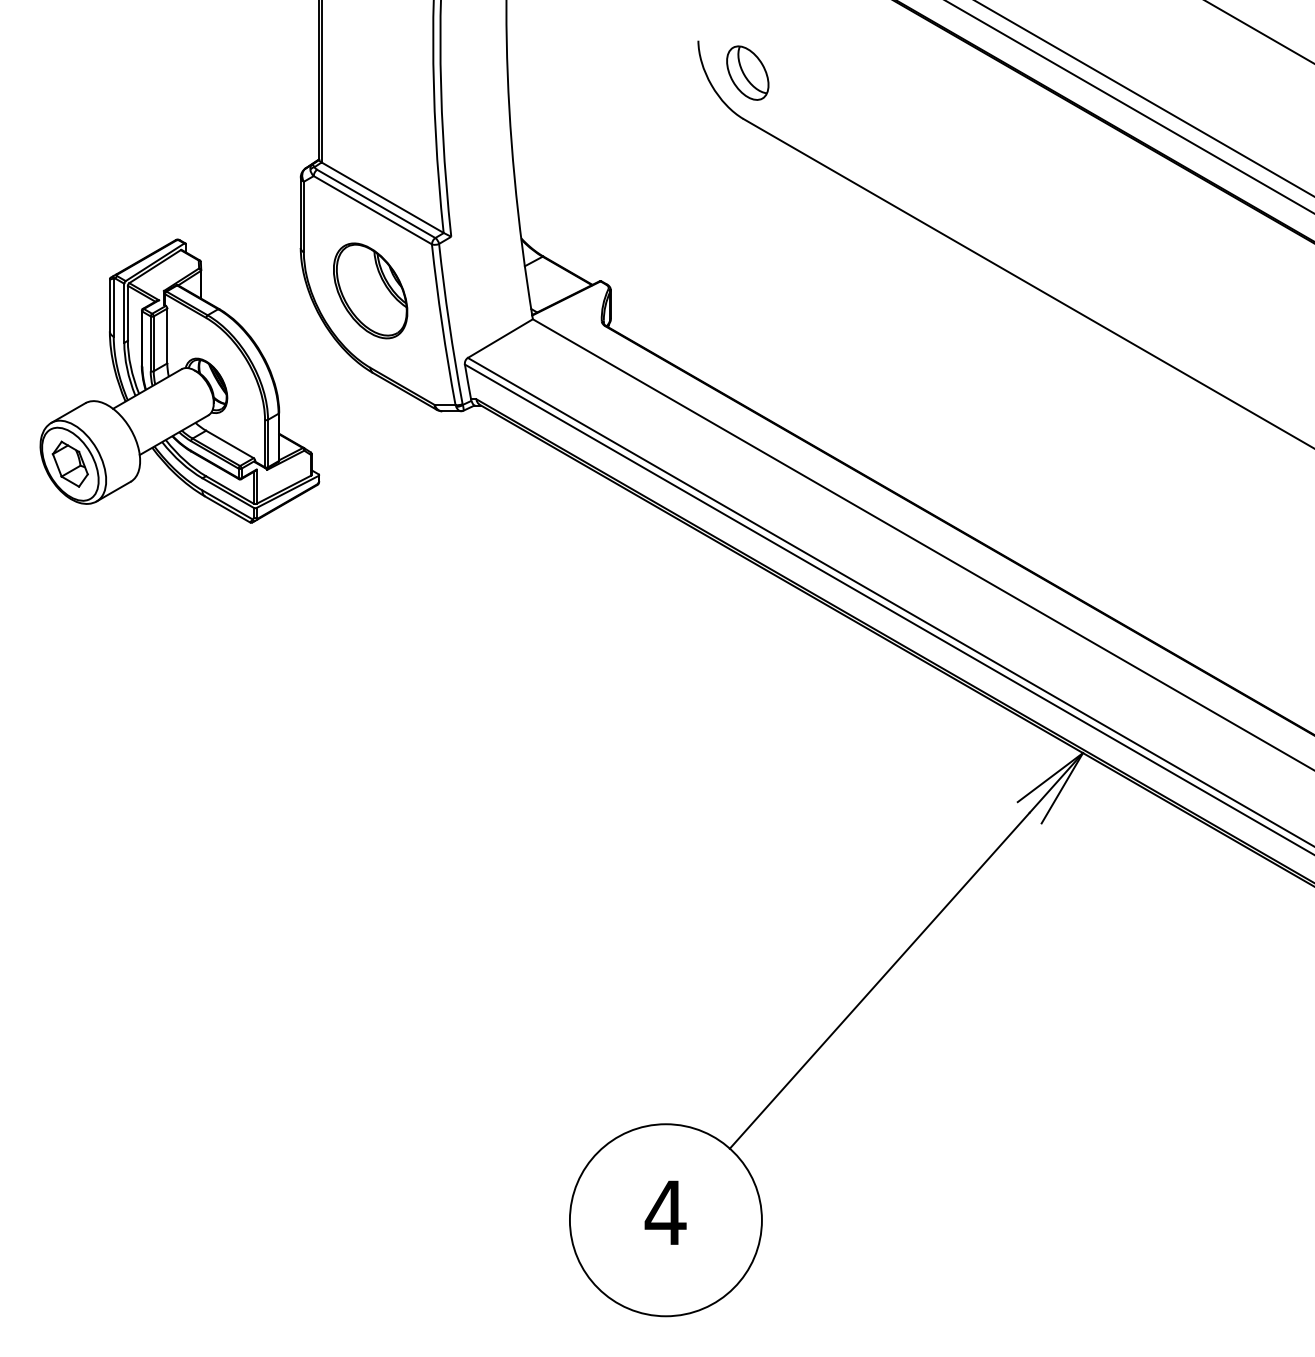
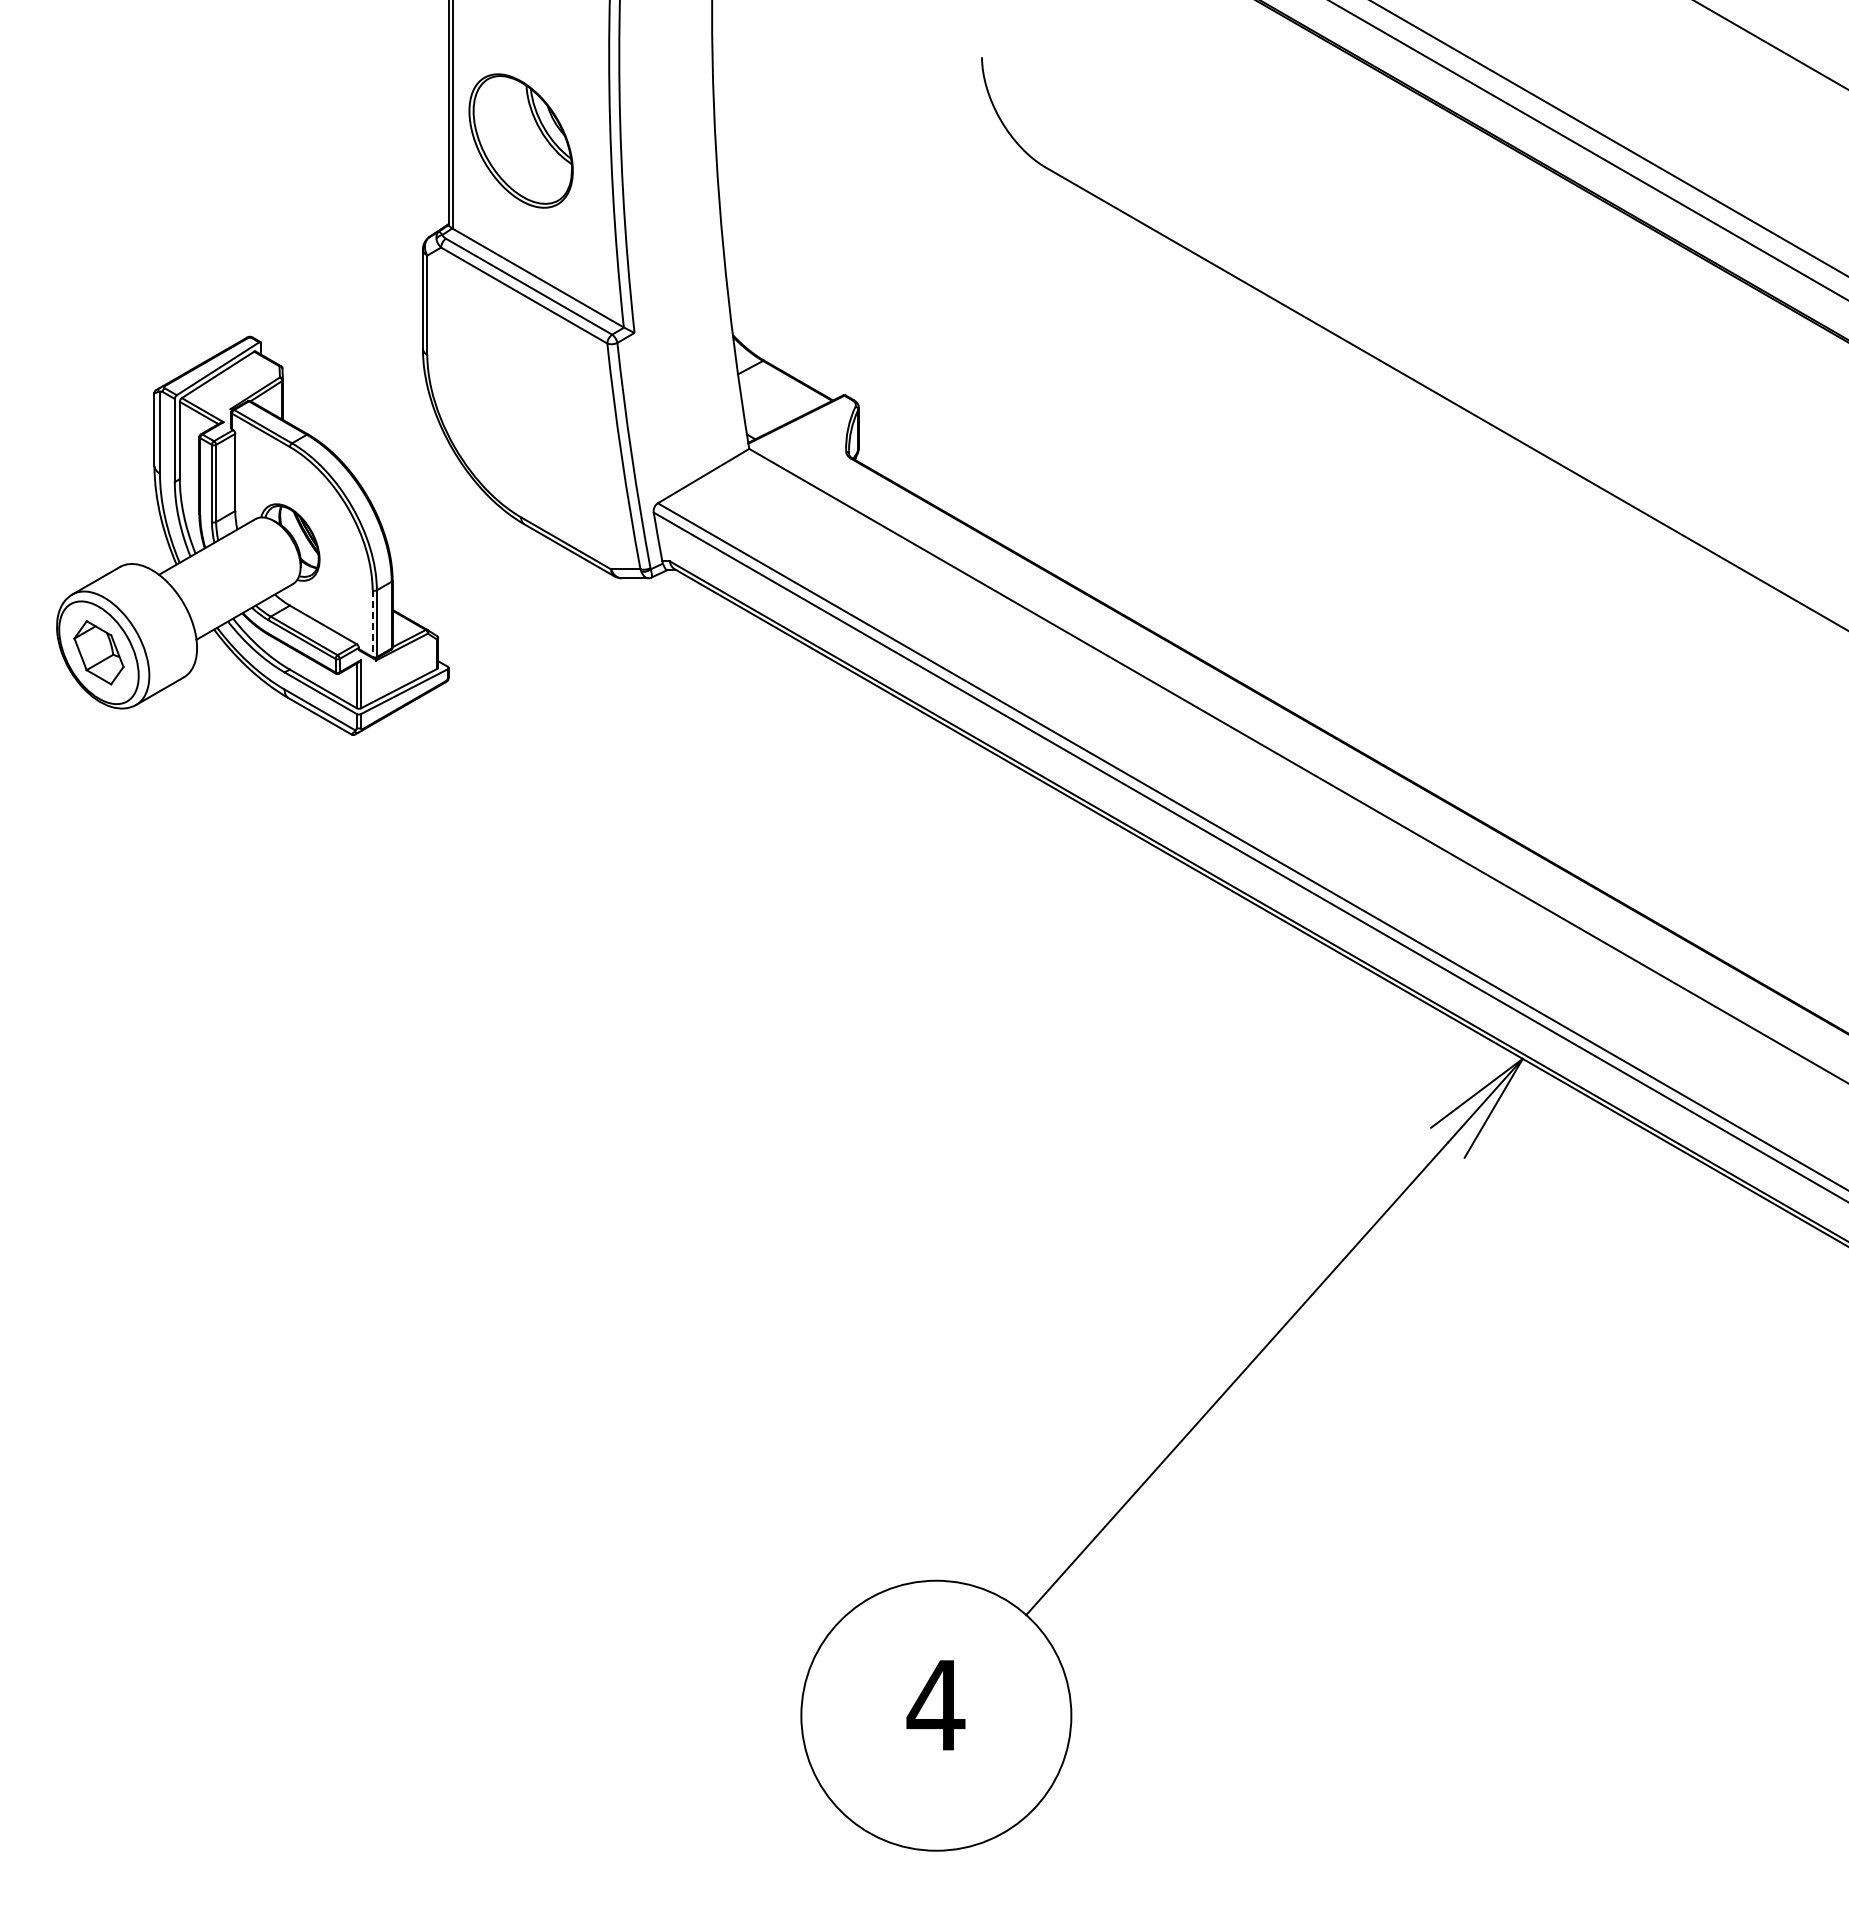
part: (747, 72) -> (1051, 102), removed
part: (370, 290) -> (520, 140), moved
line: (264, 444) -> (372, 624), solid -> dashed

